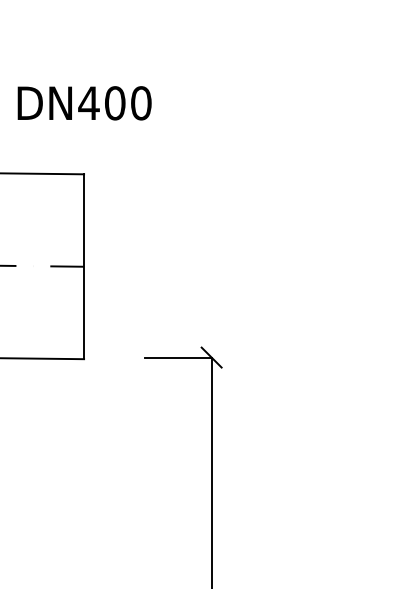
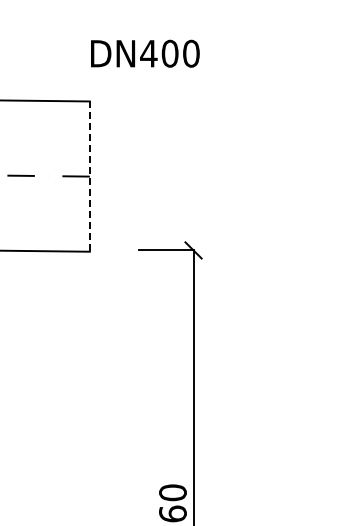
text: (84, 102) -> (145, 53), moved
line: (83, 267) -> (89, 177), solid -> dashed

